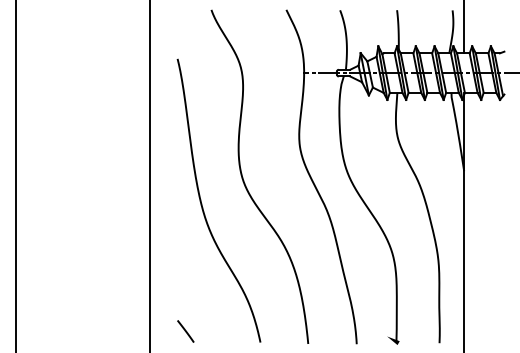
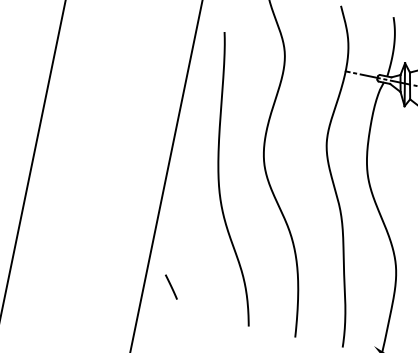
line: (185, 331) -> (171, 287), moved

